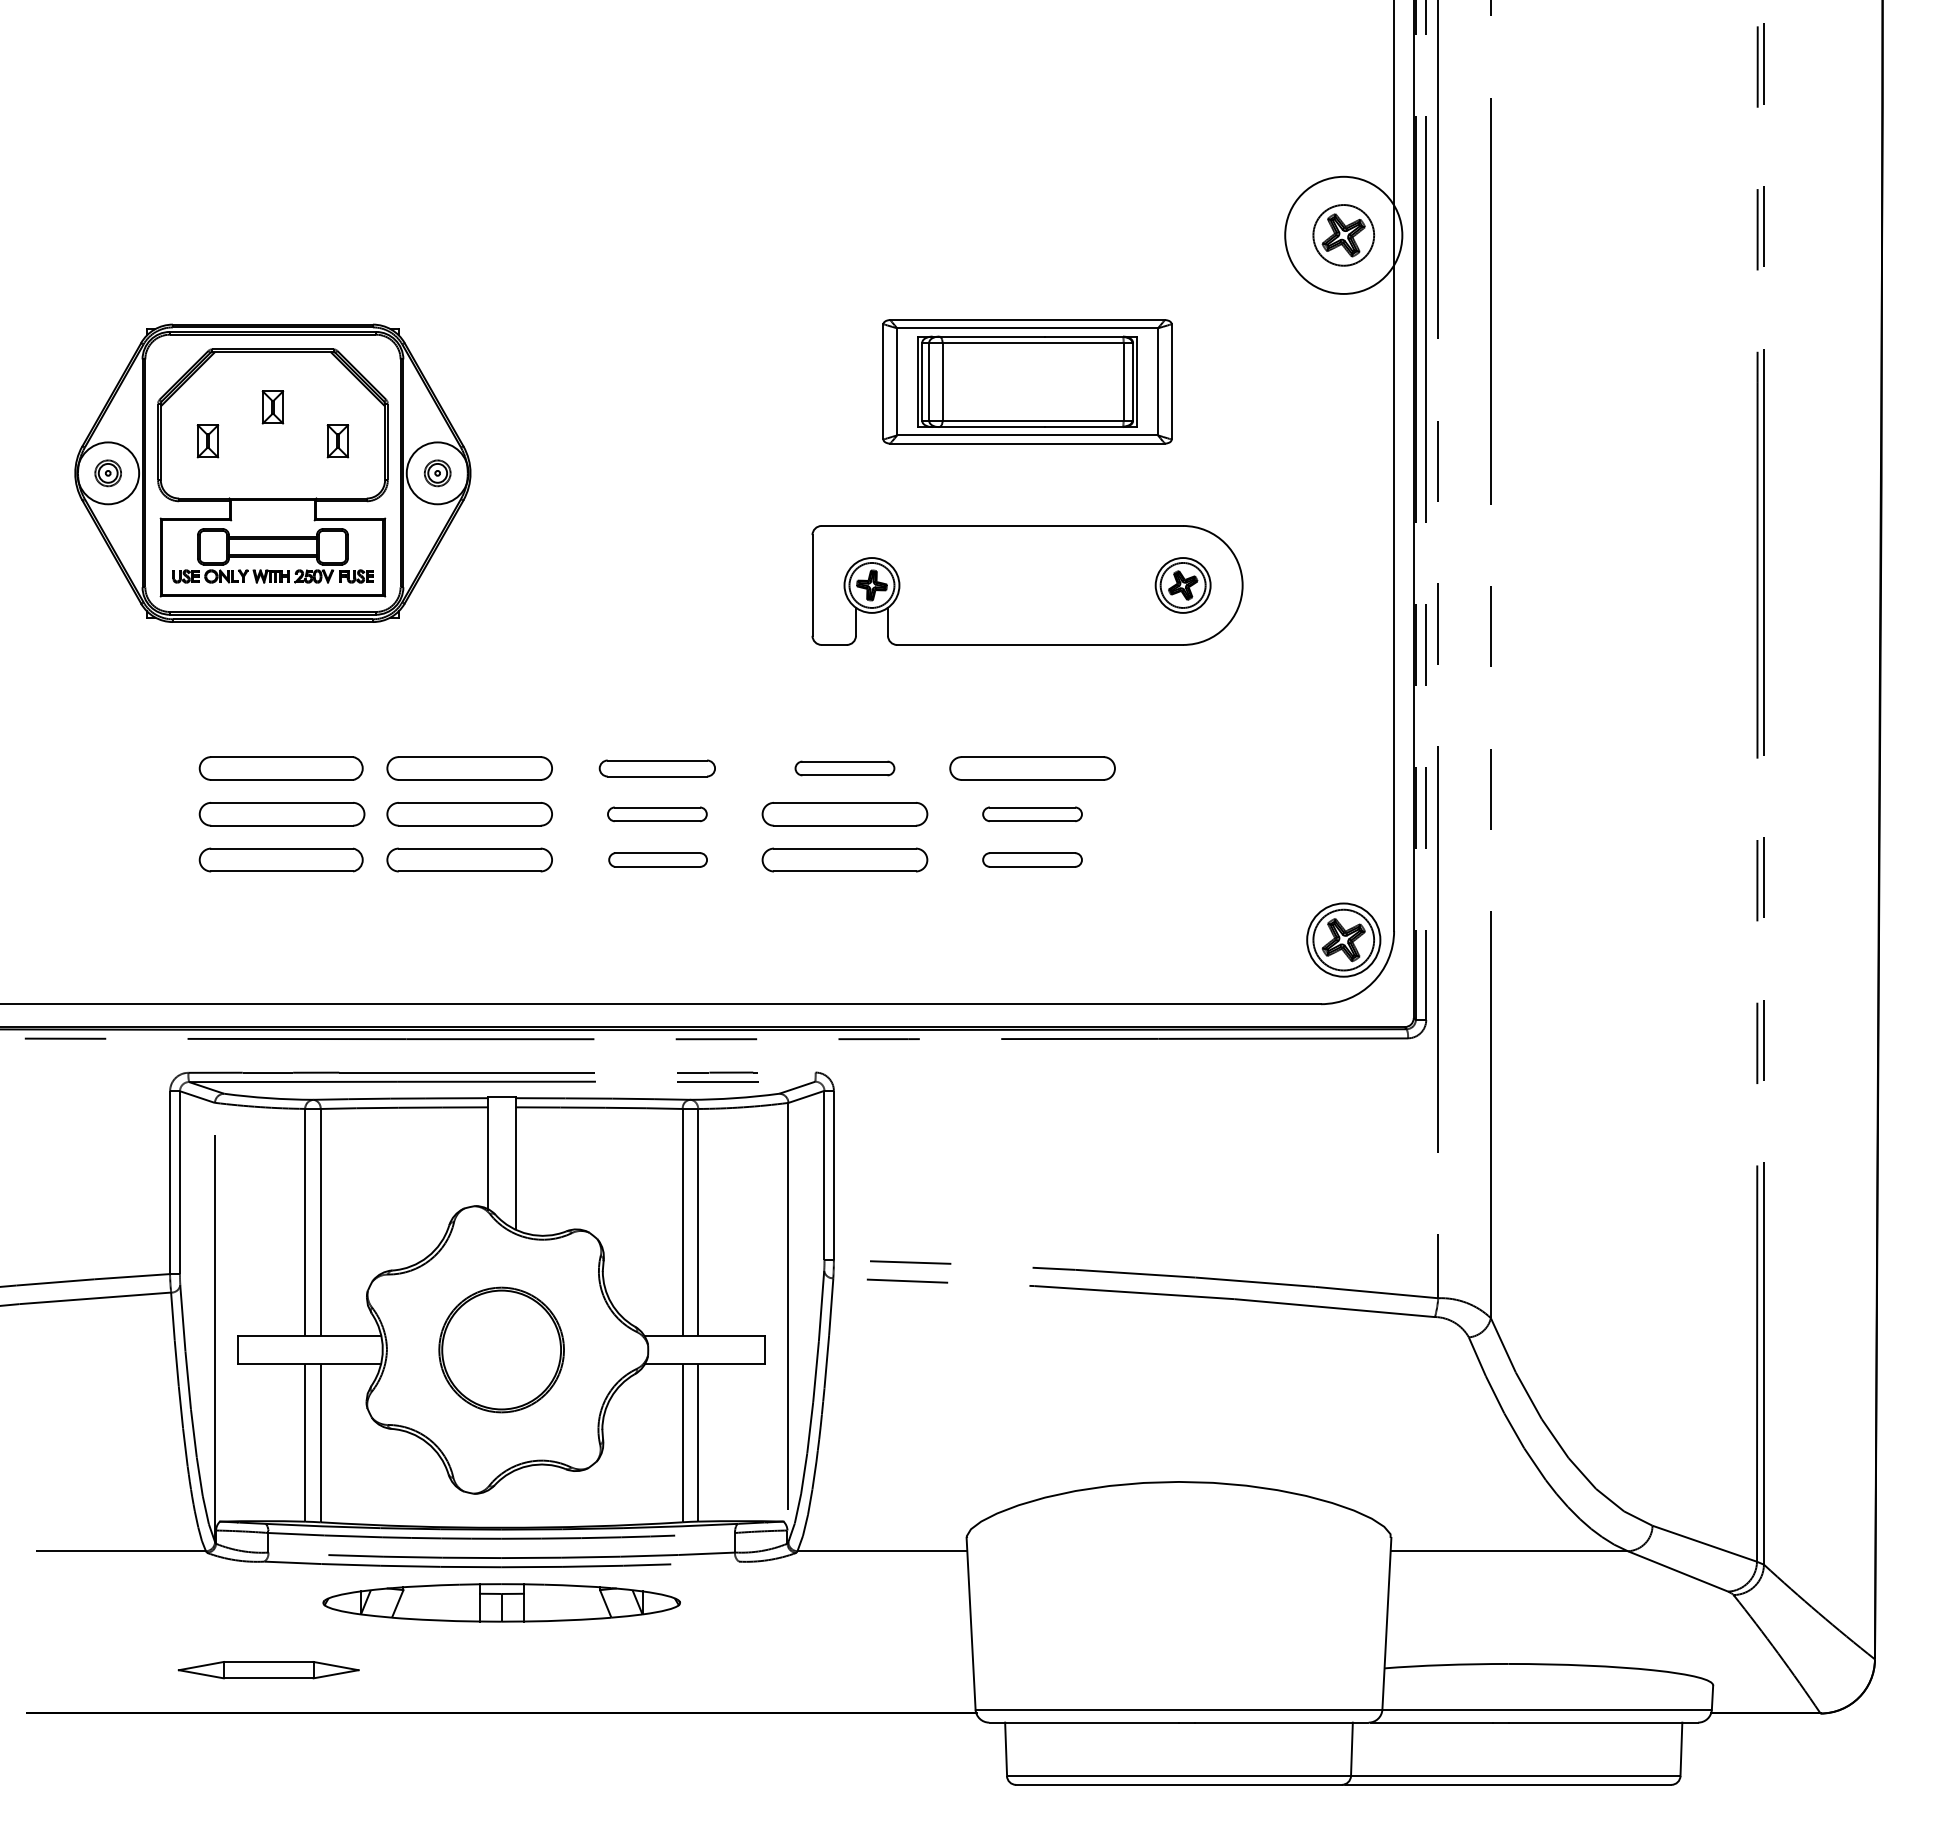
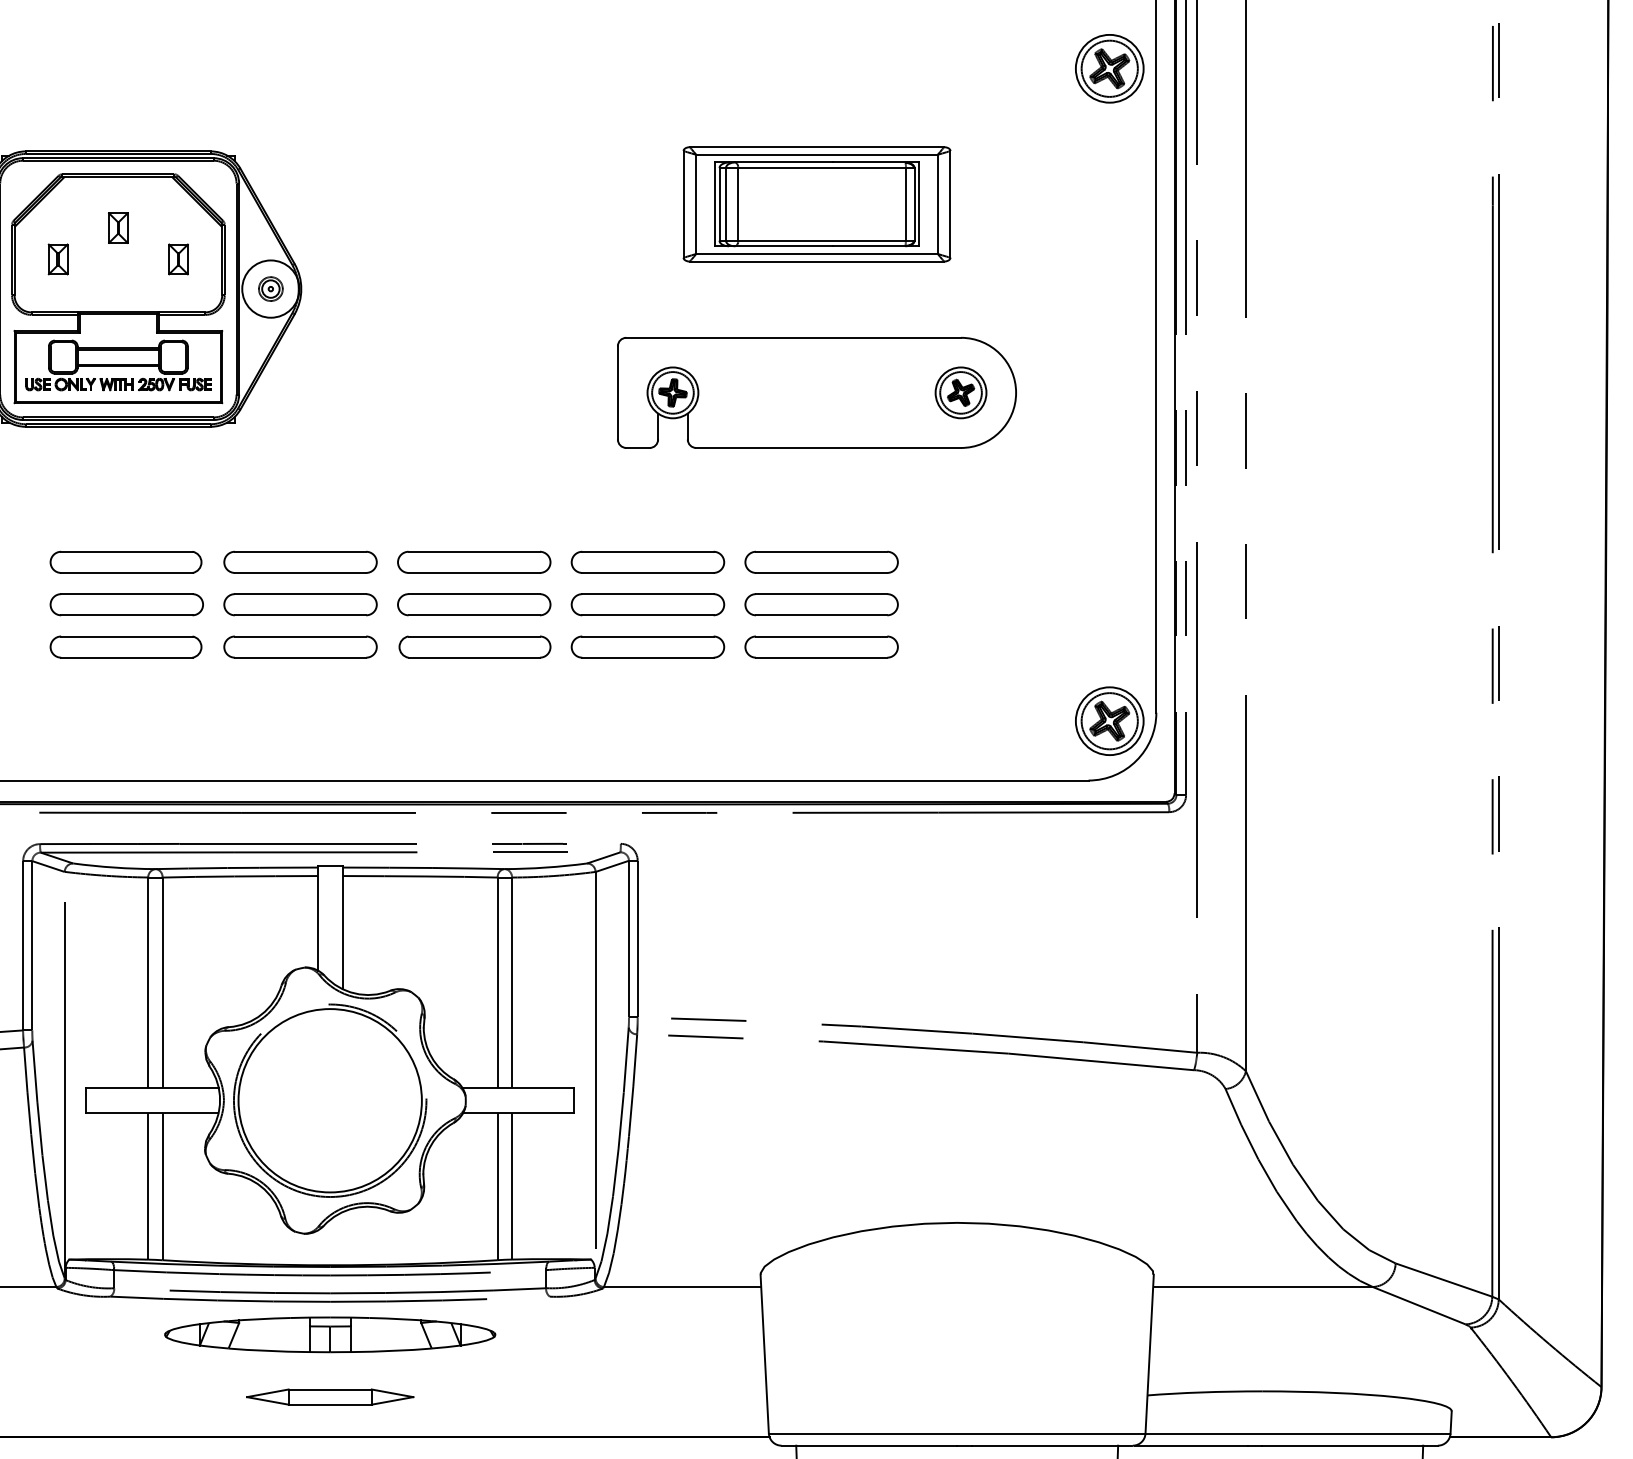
circle: (1343, 235) -> (1109, 68), size x0.62
part: (657, 768) -> (474, 562), size x1.43
part: (844, 768) -> (647, 562), size x1.67
part: (657, 814) -> (474, 604), size x1.67
part: (1032, 814) -> (821, 604), size x1.67
part: (657, 859) -> (474, 646), size x1.67
part: (1032, 859) -> (821, 646), size x1.67
part: (501, 1349) -> (329, 1100), size x1.67
part: (268, 1670) -> (329, 1397), moved

